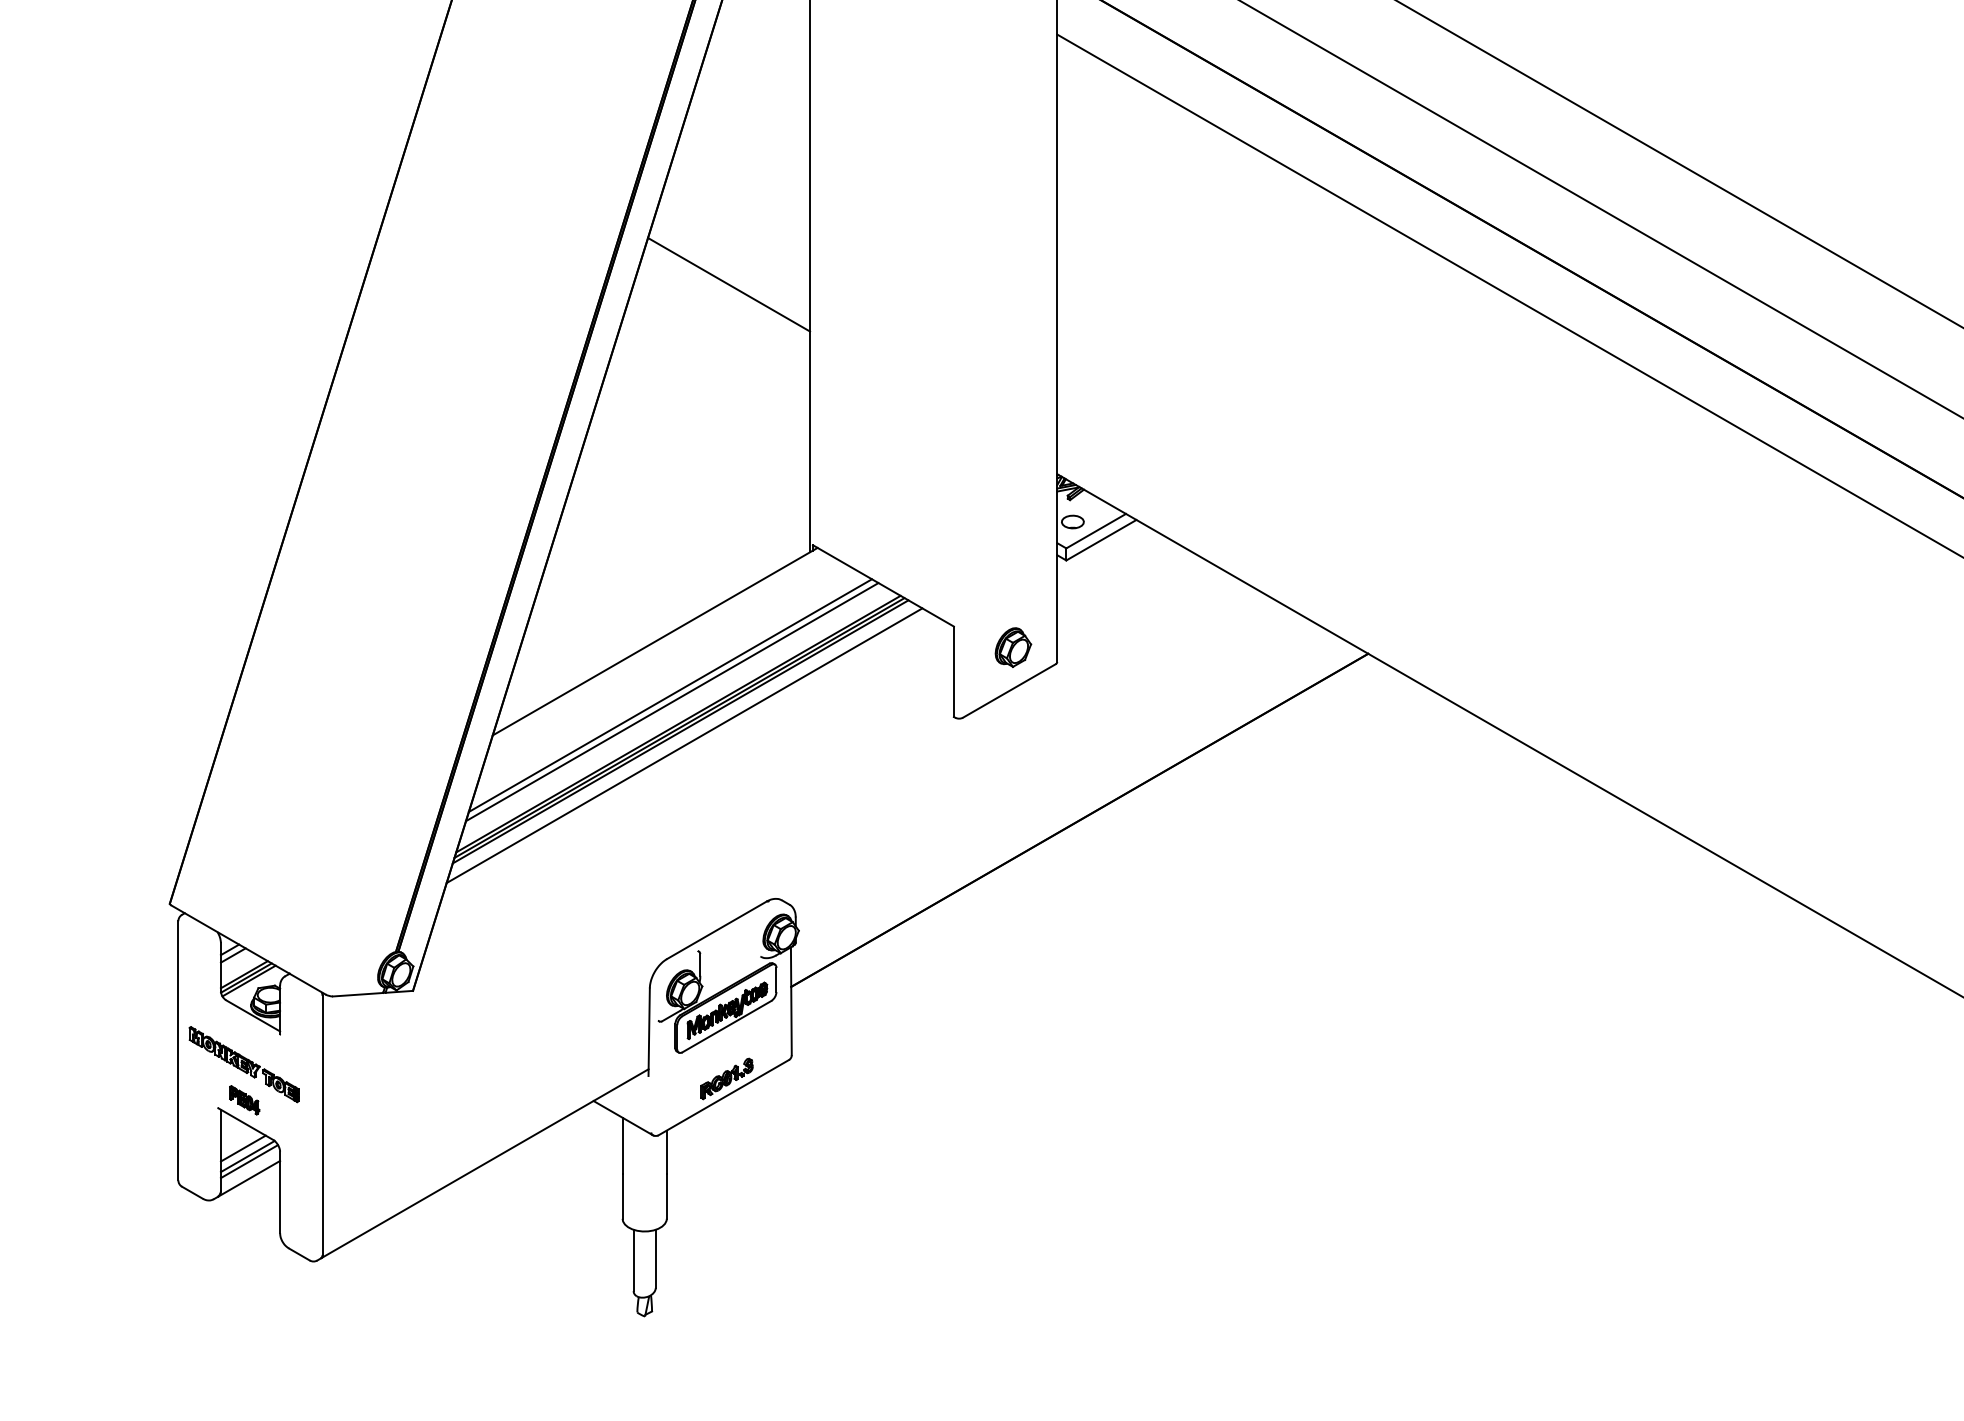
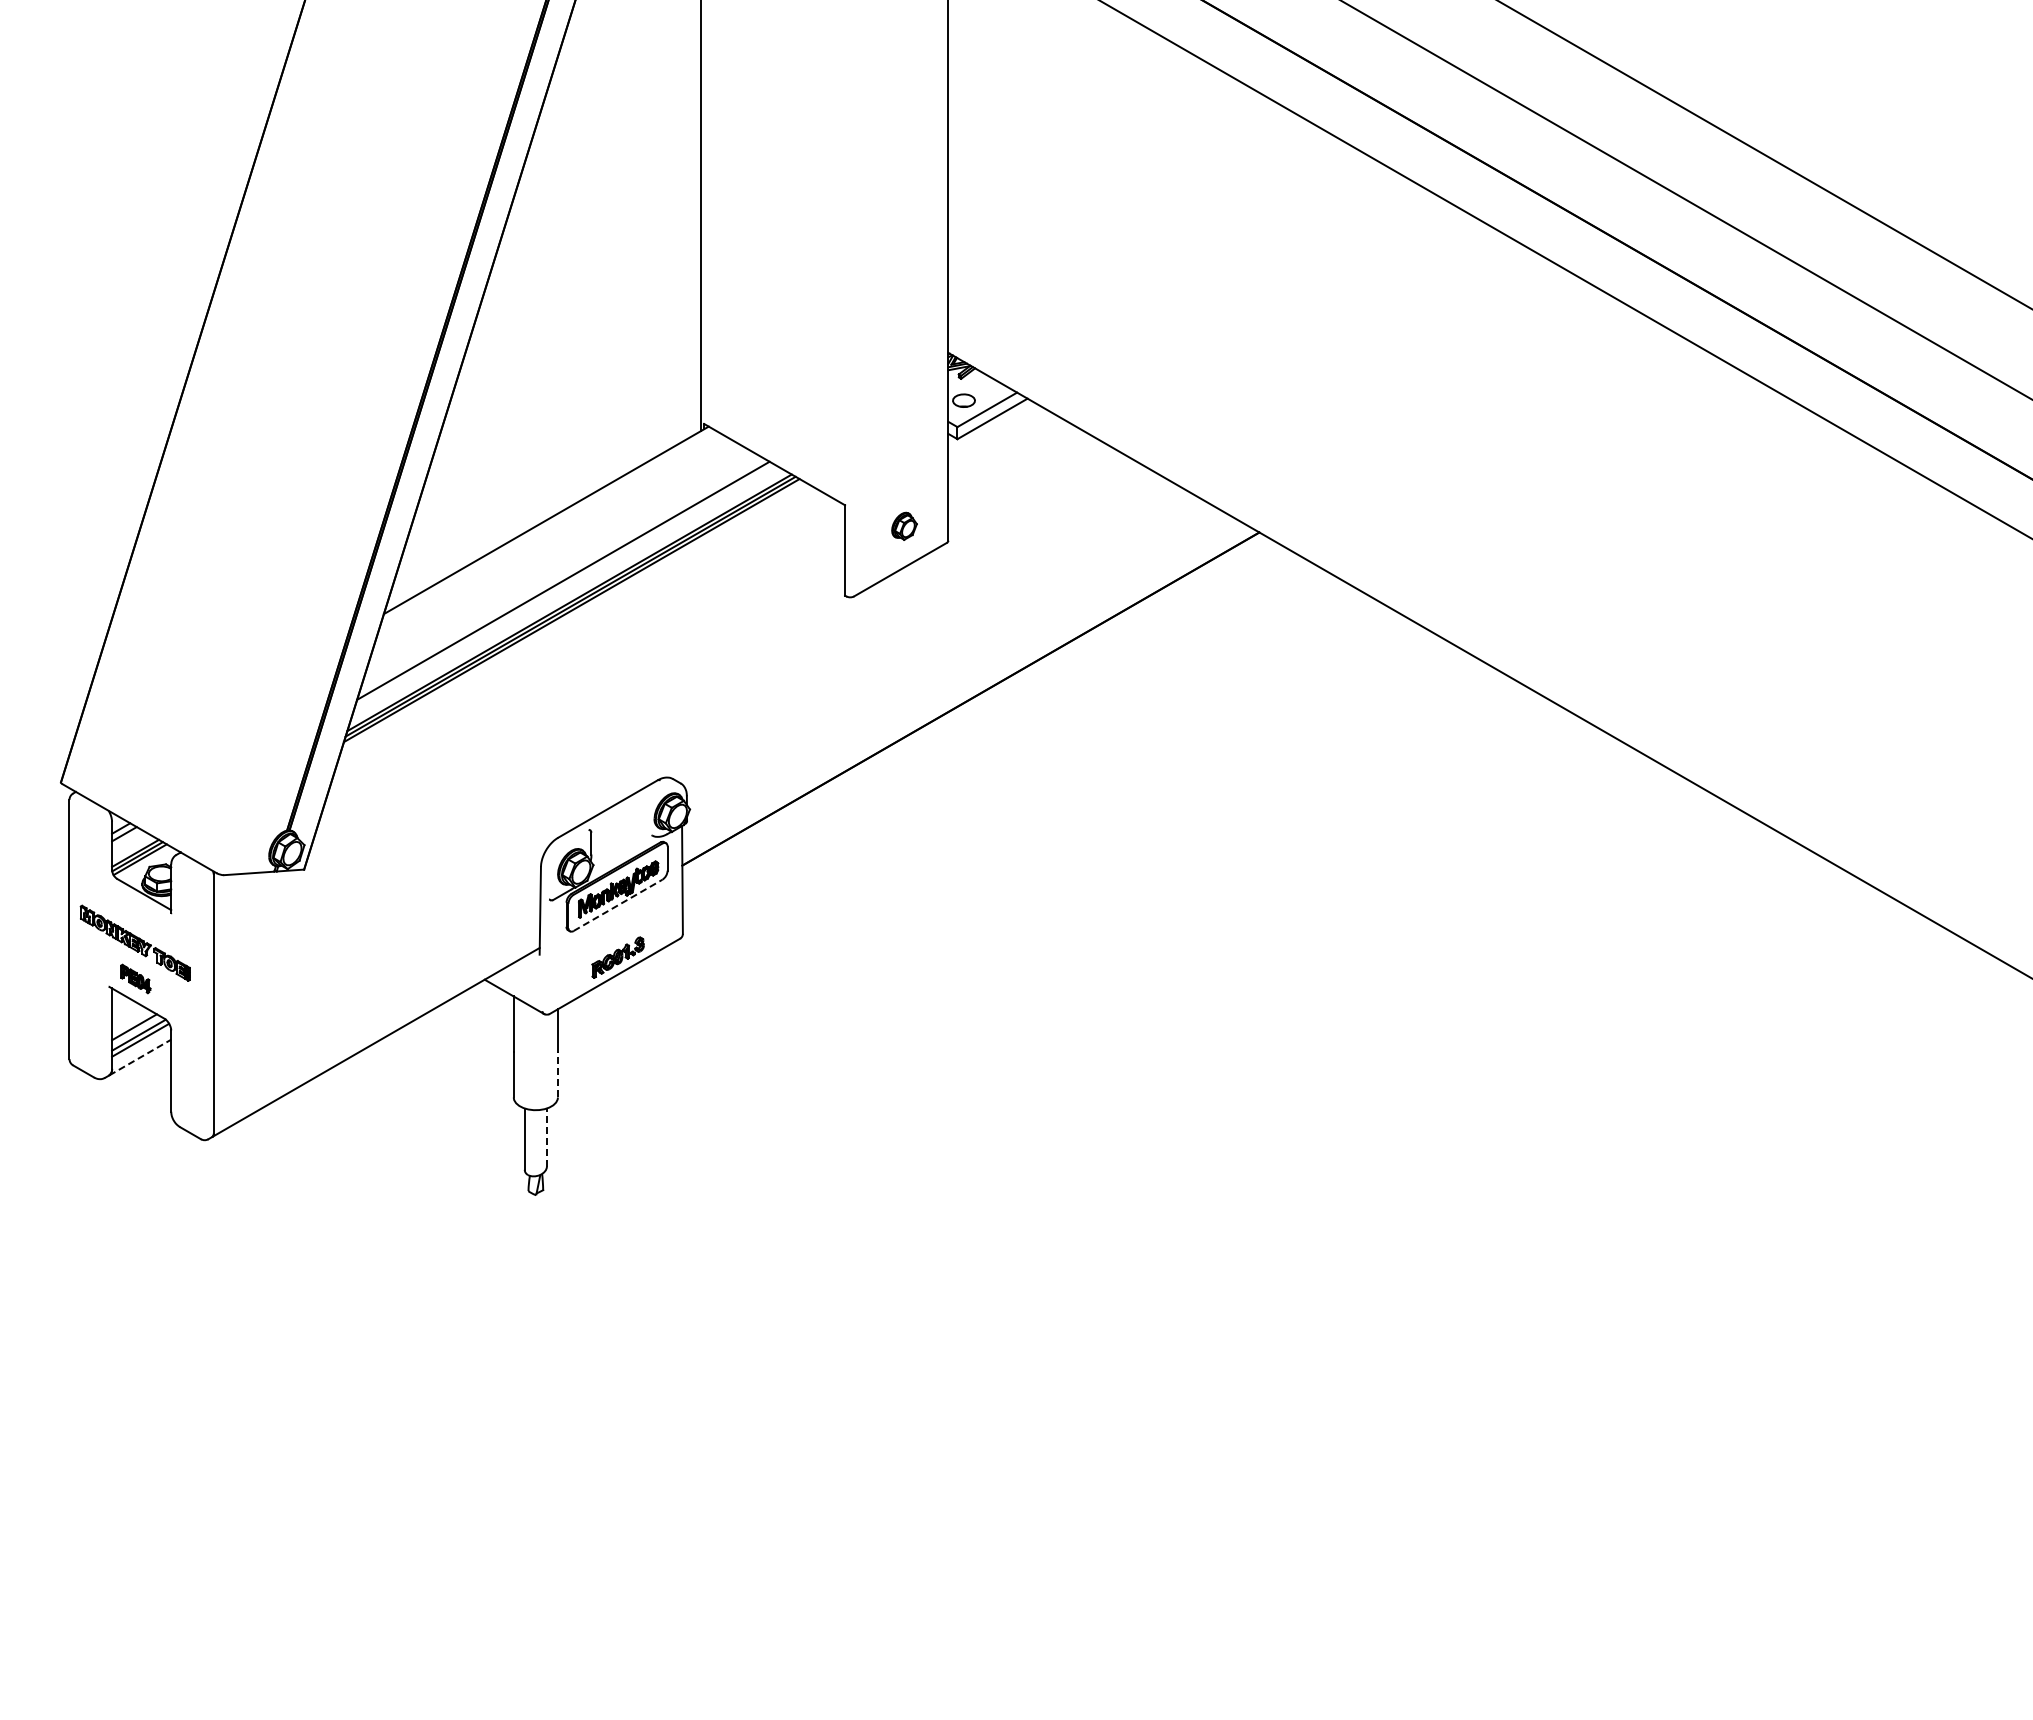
line: (729, 284) -> (620, 163), removed
part: (1013, 647) -> (904, 526), size x0.7
line: (670, 694) -> (561, 573), removed
line: (684, 745) -> (575, 624), removed
line: (727, 1026) -> (618, 905), solid -> dashed
line: (249, 1178) -> (140, 1057), solid -> dashed
line: (666, 1195) -> (557, 1074), solid -> dashed
line: (655, 1258) -> (546, 1137), solid -> dashed

